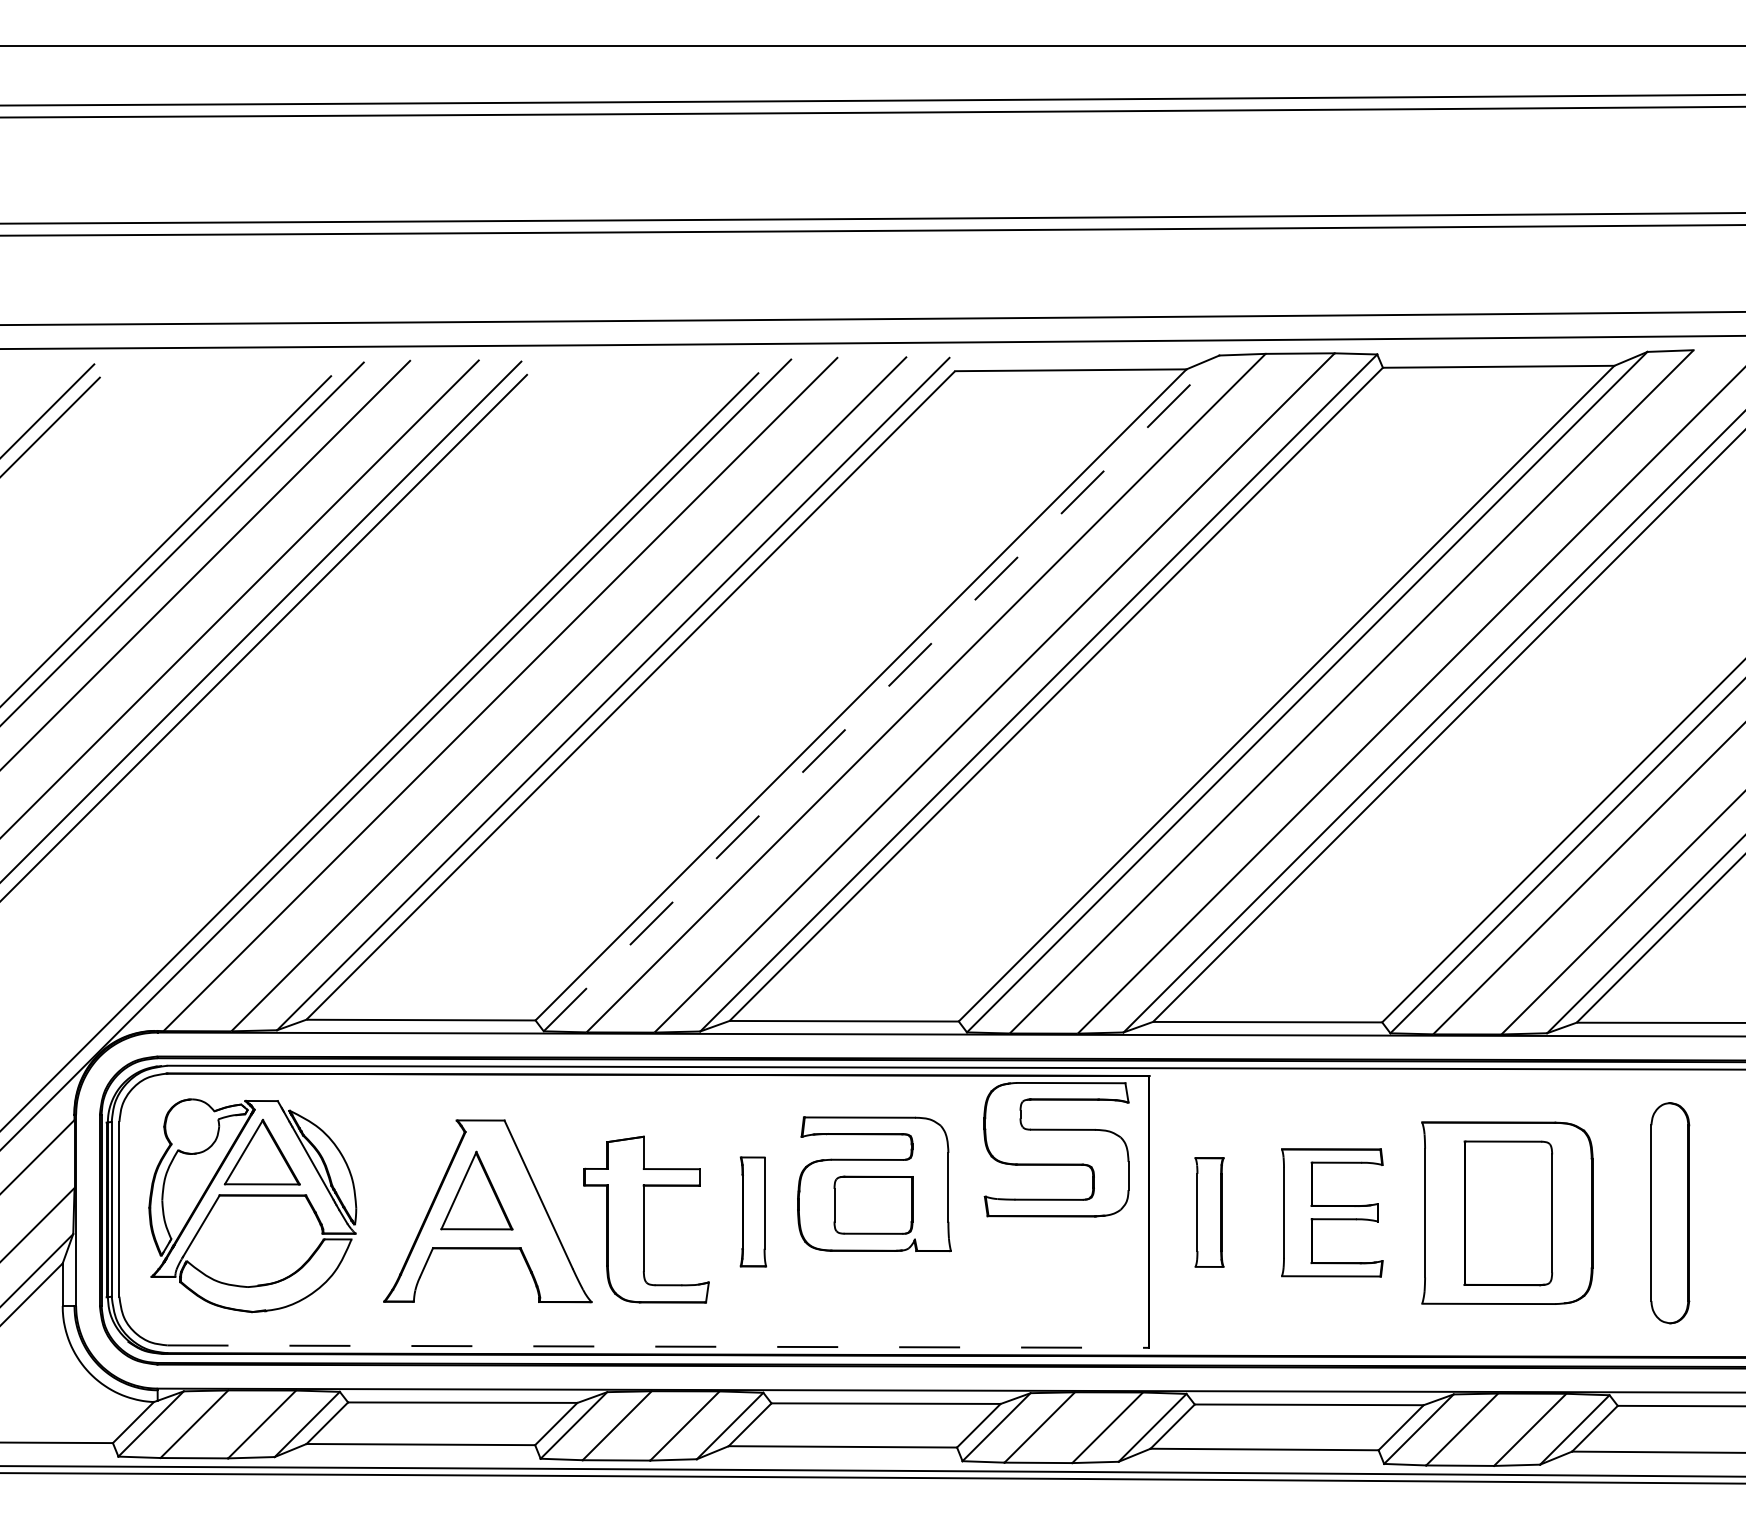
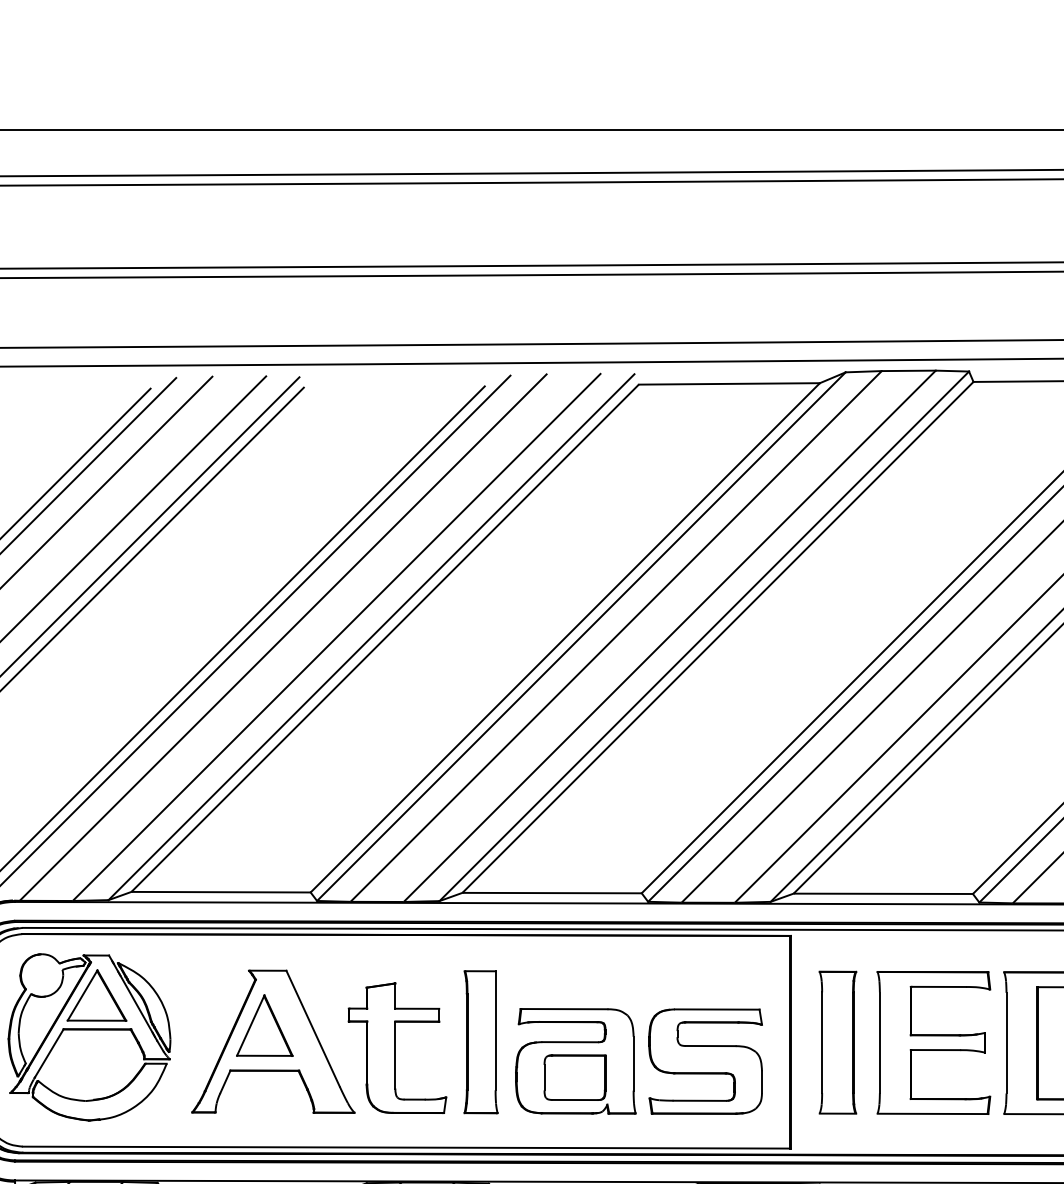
line: (881, 693) -> (581, 636), dashed -> solid
part: (1056, 1149) -> (705, 1061), moved
part: (874, 1184) -> (575, 1061), moved
part: (753, 1211) -> (481, 1041), size x1.67
part: (1209, 1212) -> (837, 1042), size x1.67
part: (1332, 1212) -> (934, 1042), size x1.43
line: (658, 1346) -> (406, 1147), dashed -> solid

